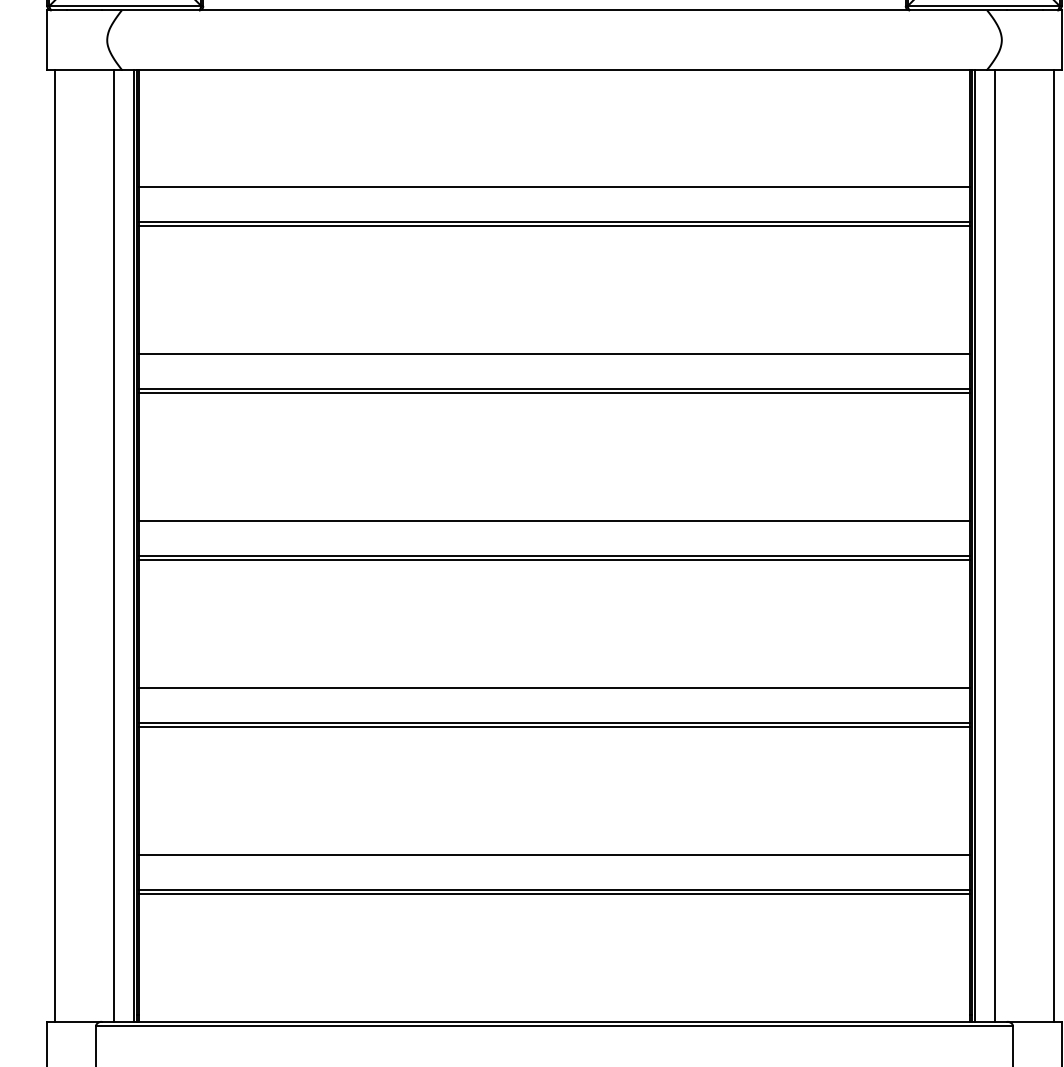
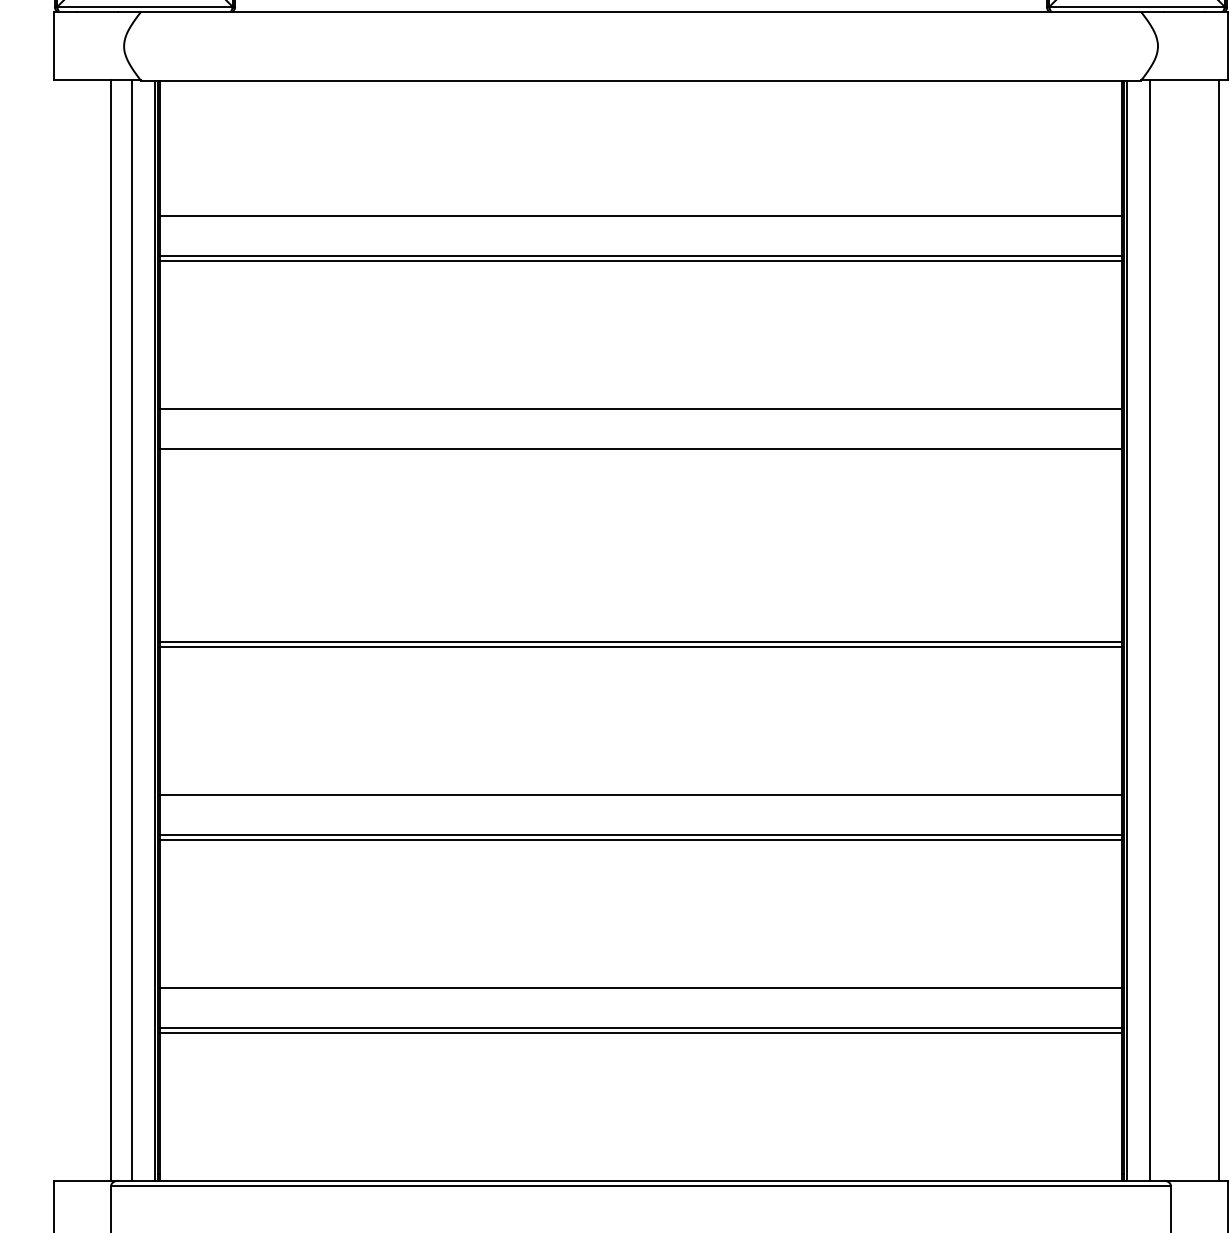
line: (554, 393) -> (641, 454), removed
line: (554, 521) -> (641, 602), removed
line: (54, 545) -> (110, 630), moved

